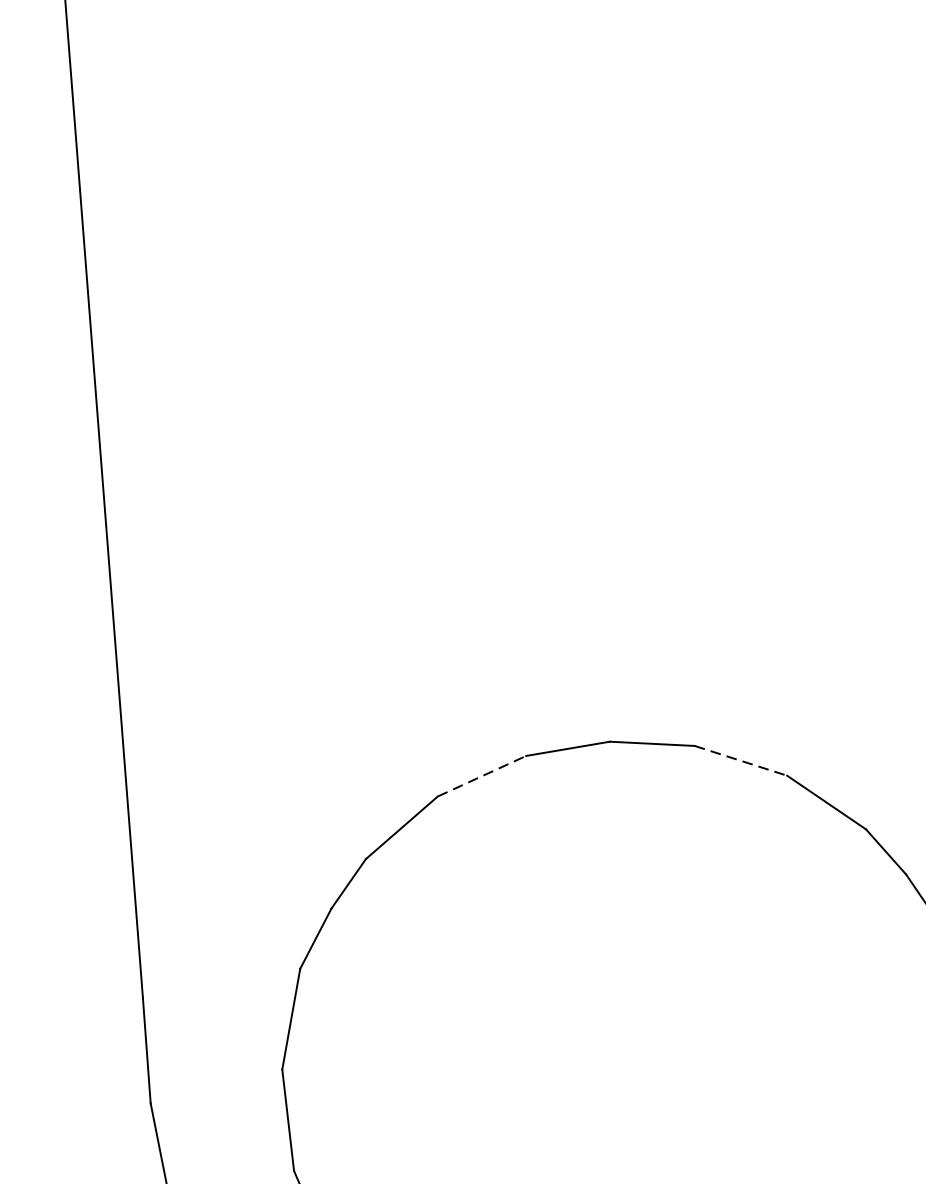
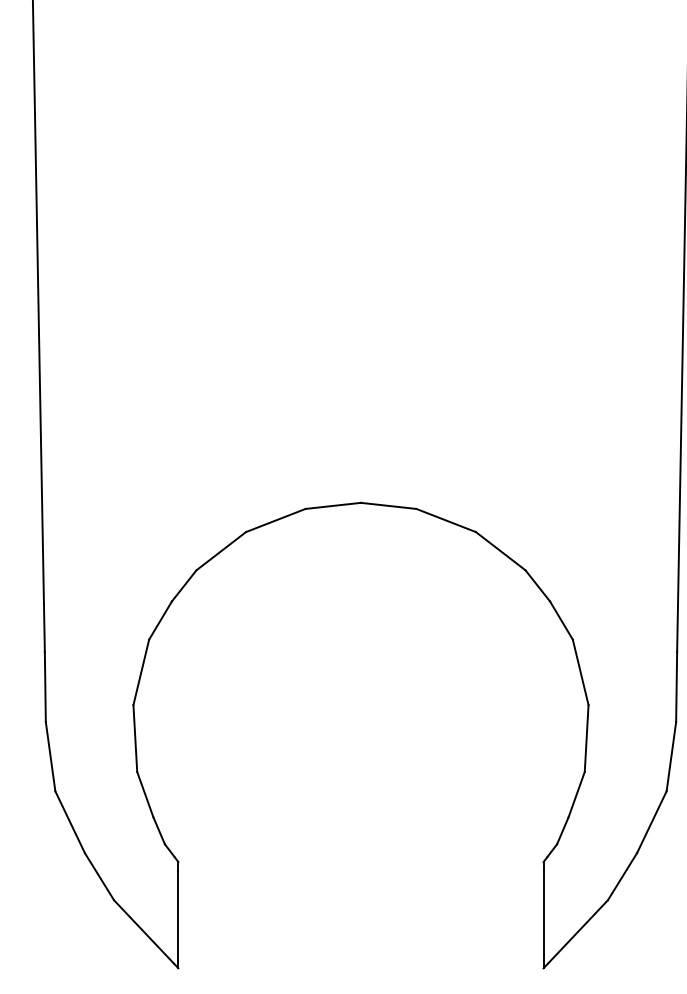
line: (741, 760) -> (446, 520), dashed -> solid
line: (481, 776) -> (275, 520), dashed -> solid

